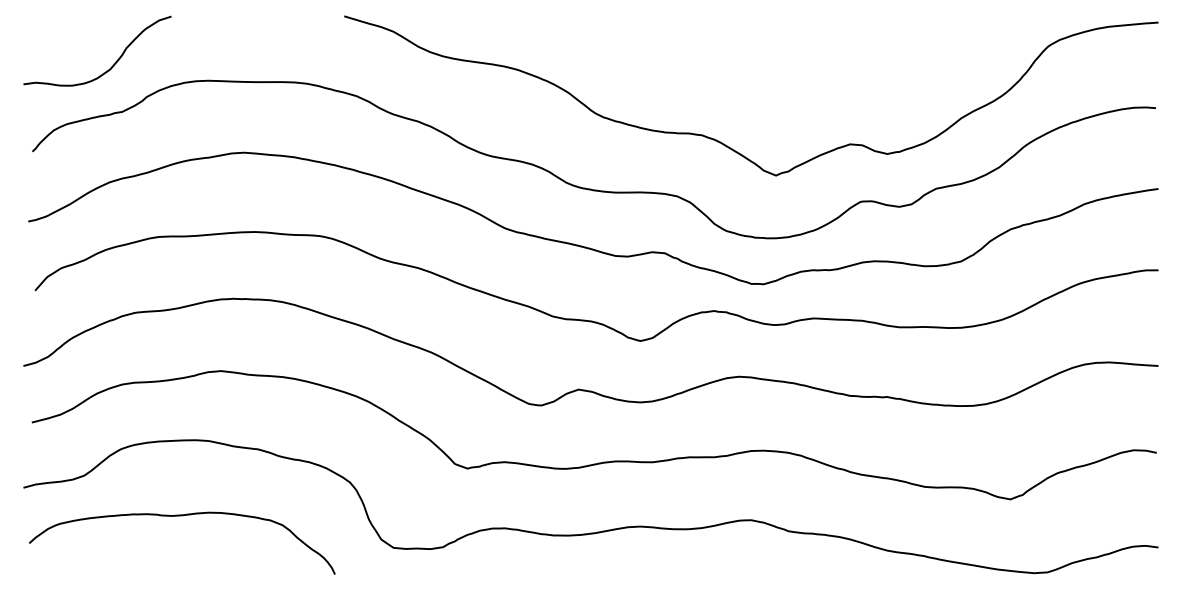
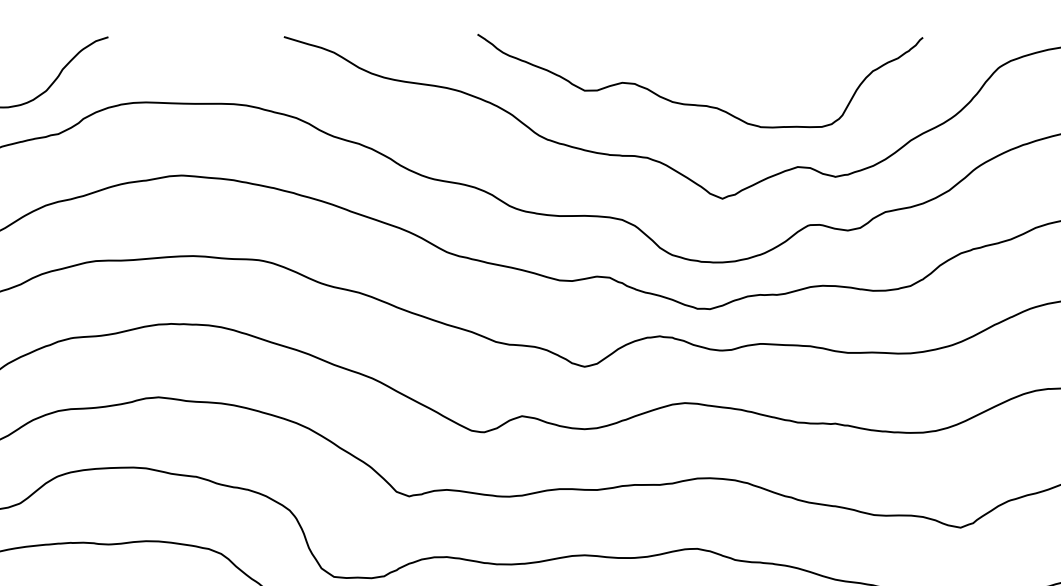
curve: (752, 82) -> (698, 104), added

